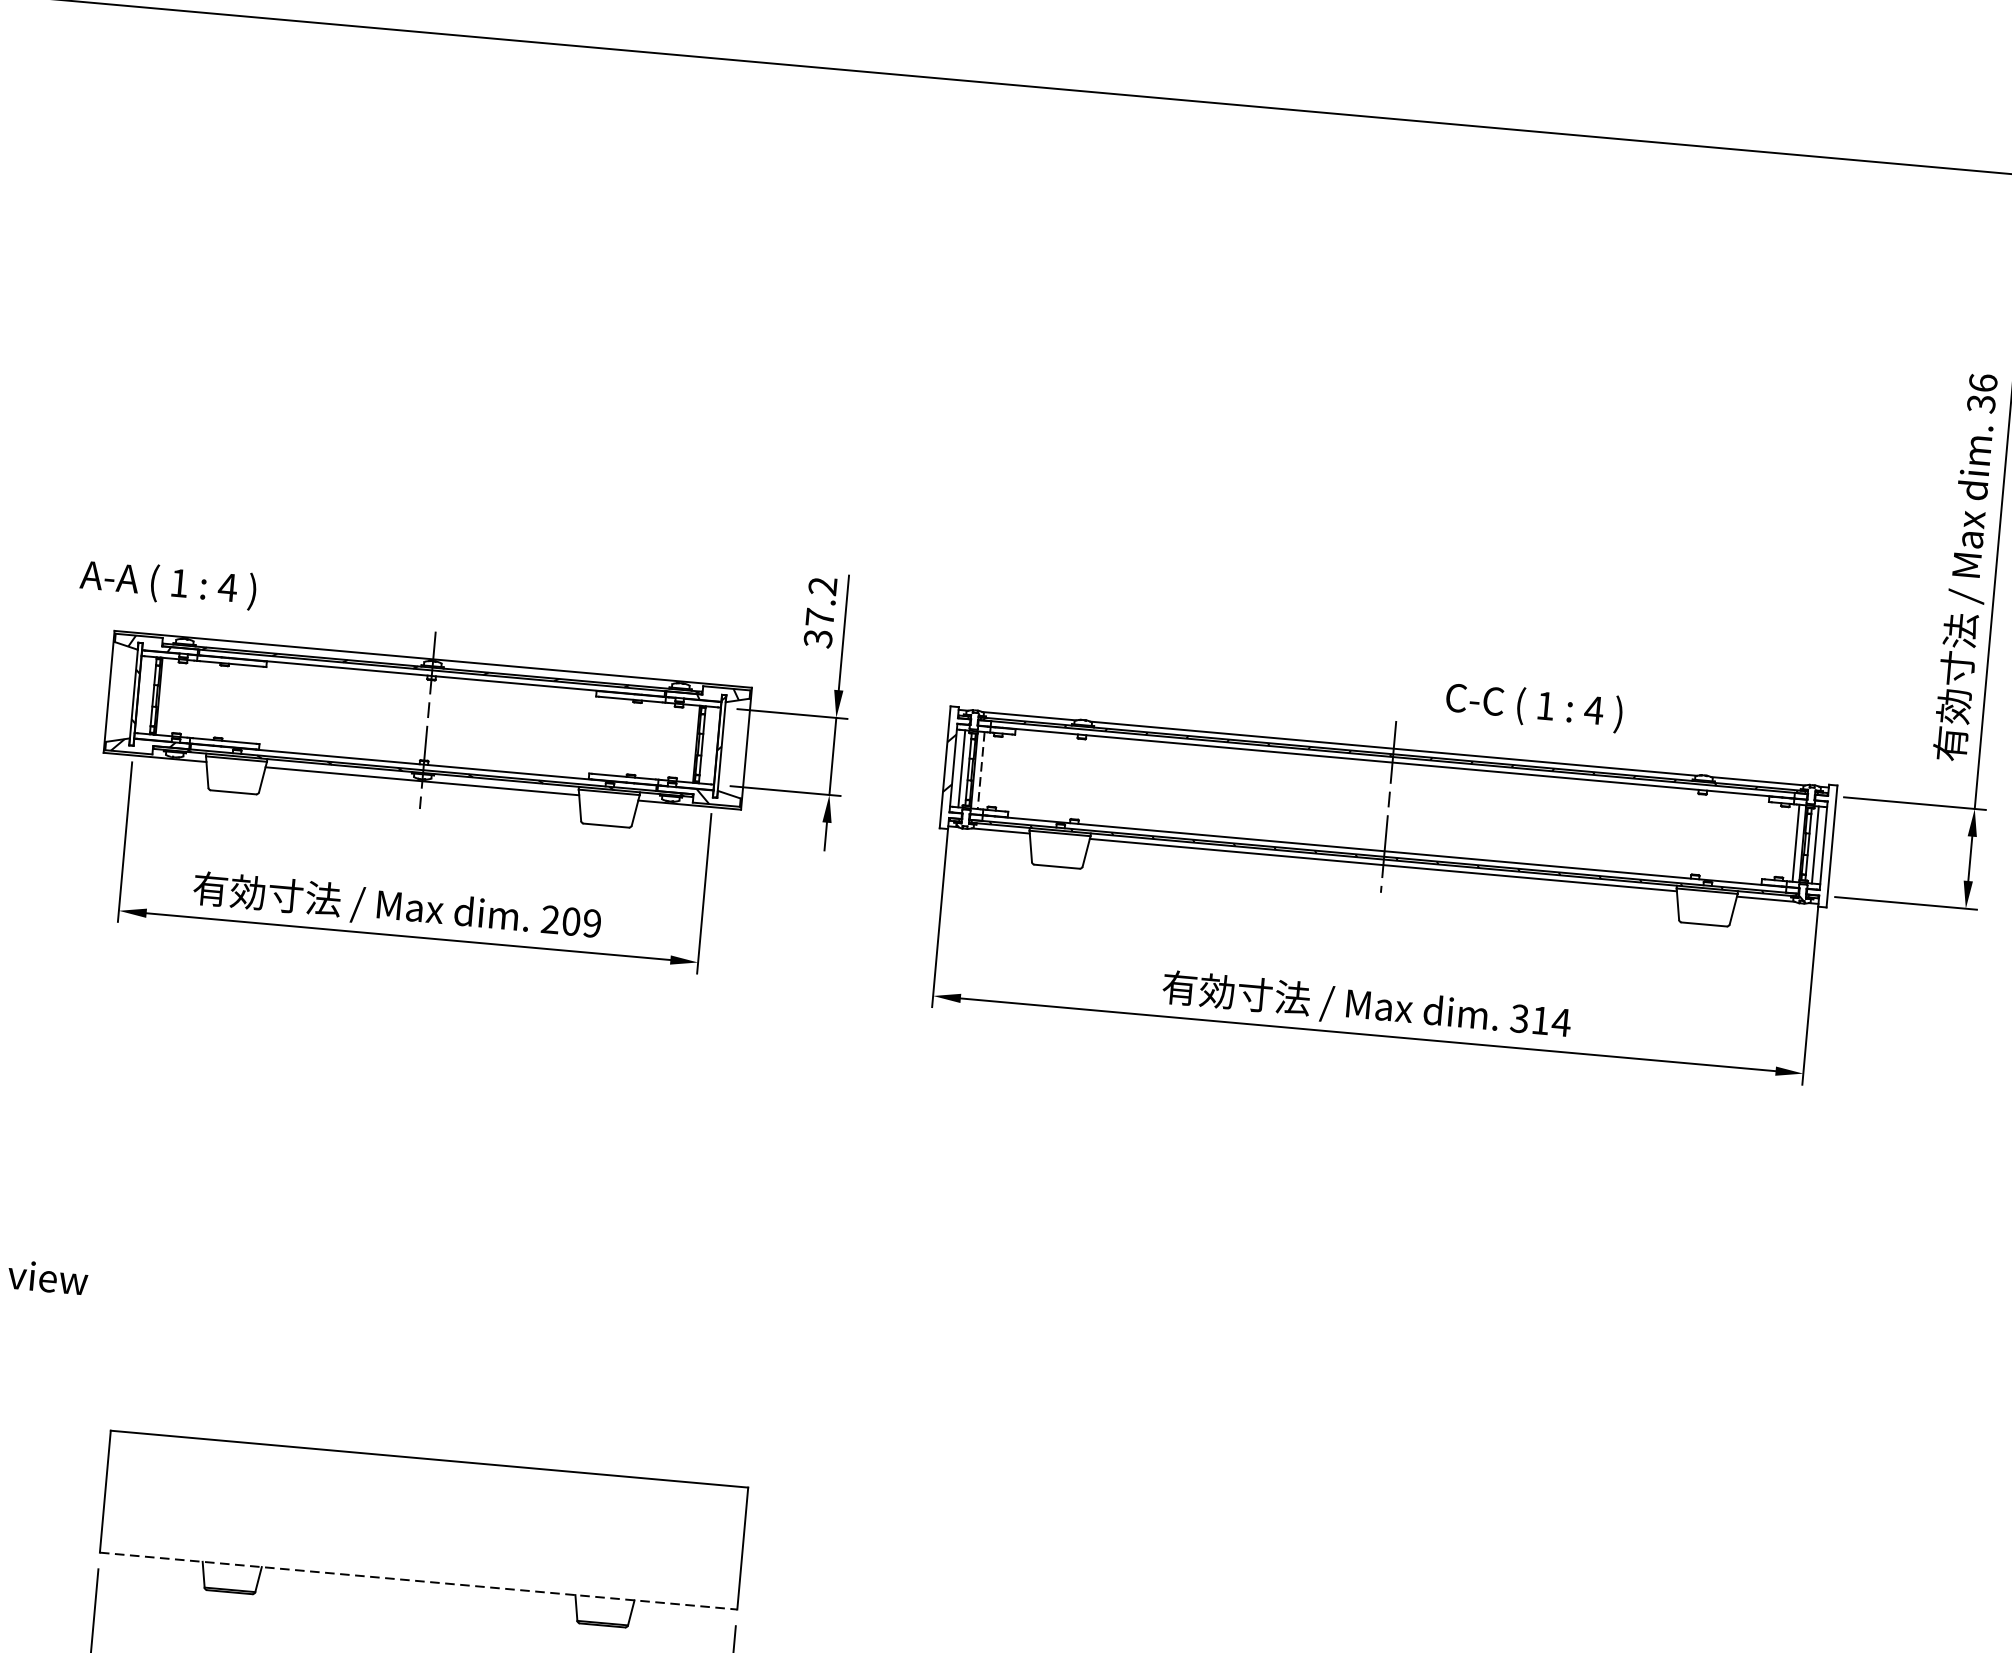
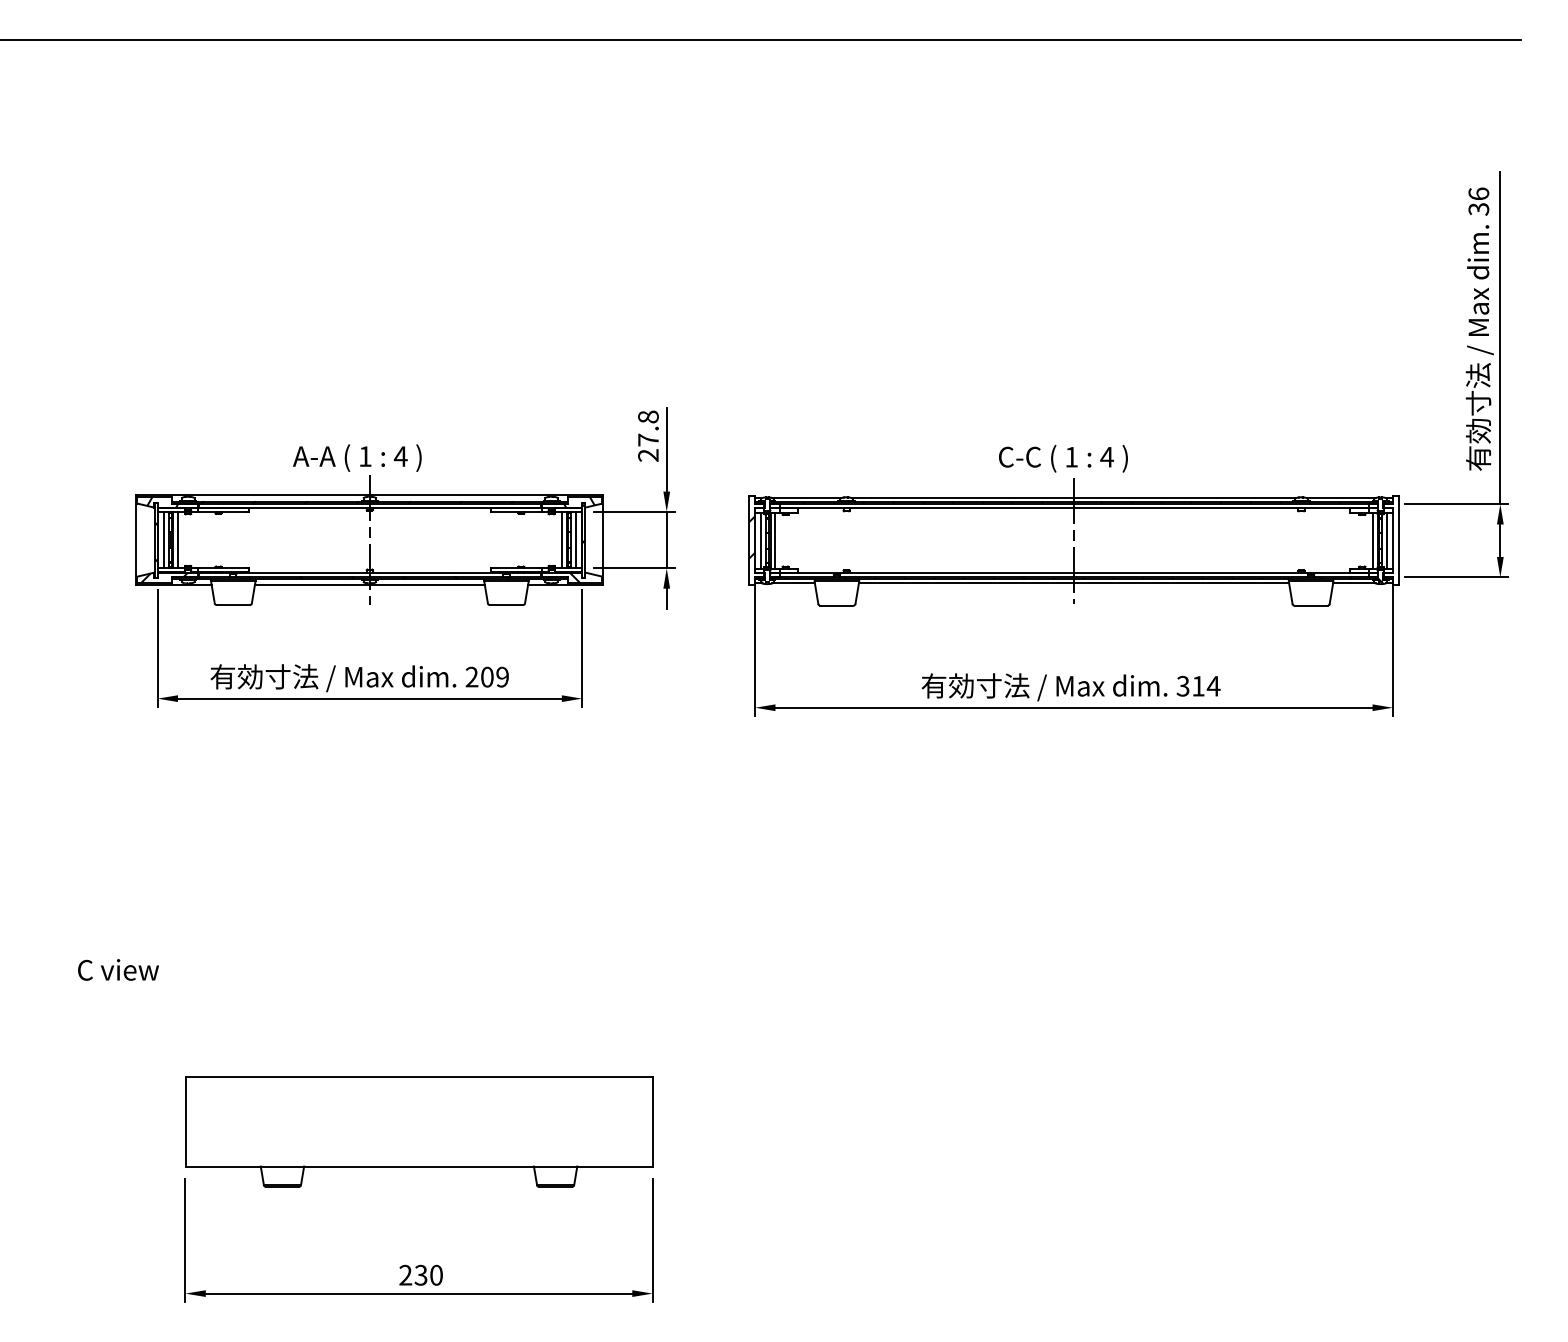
text: (168, 583) -> (357, 457), moved
text: (820, 612) -> (648, 436), 37.2 -> 27.8
line: (146, 694) -> (163, 539), added
line: (165, 696) -> (177, 539), added
text: (1534, 706) -> (1063, 458), moved
line: (689, 742) -> (561, 539), added
line: (709, 744) -> (576, 539), added
line: (981, 771) -> (775, 541), dashed -> solid
line: (419, 1581) -> (419, 1166), dashed -> solid

